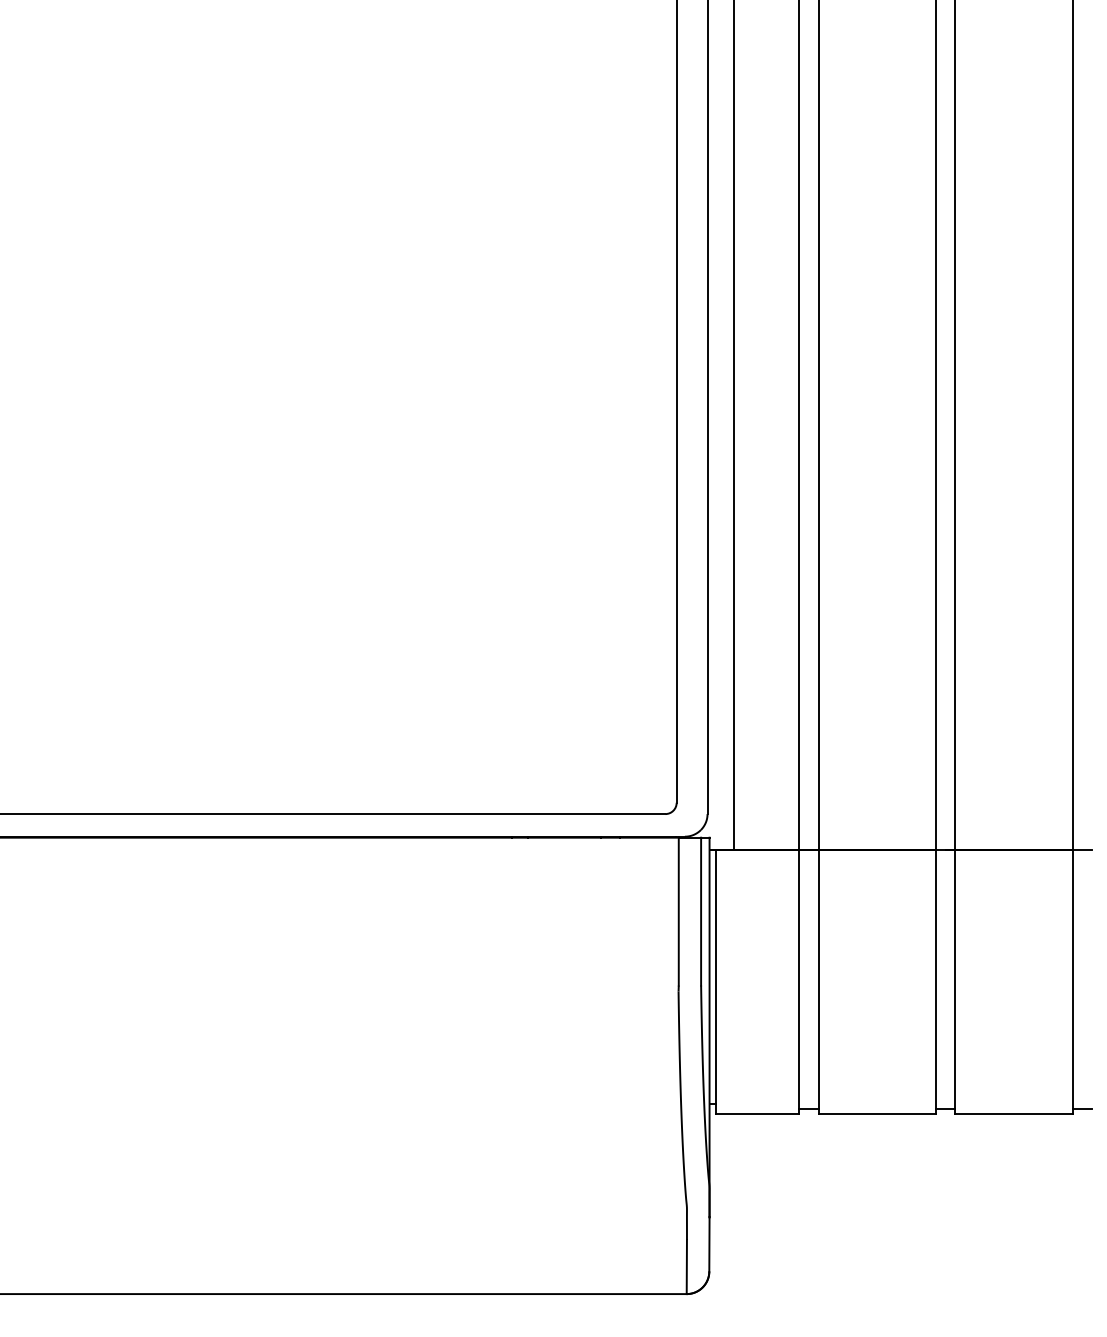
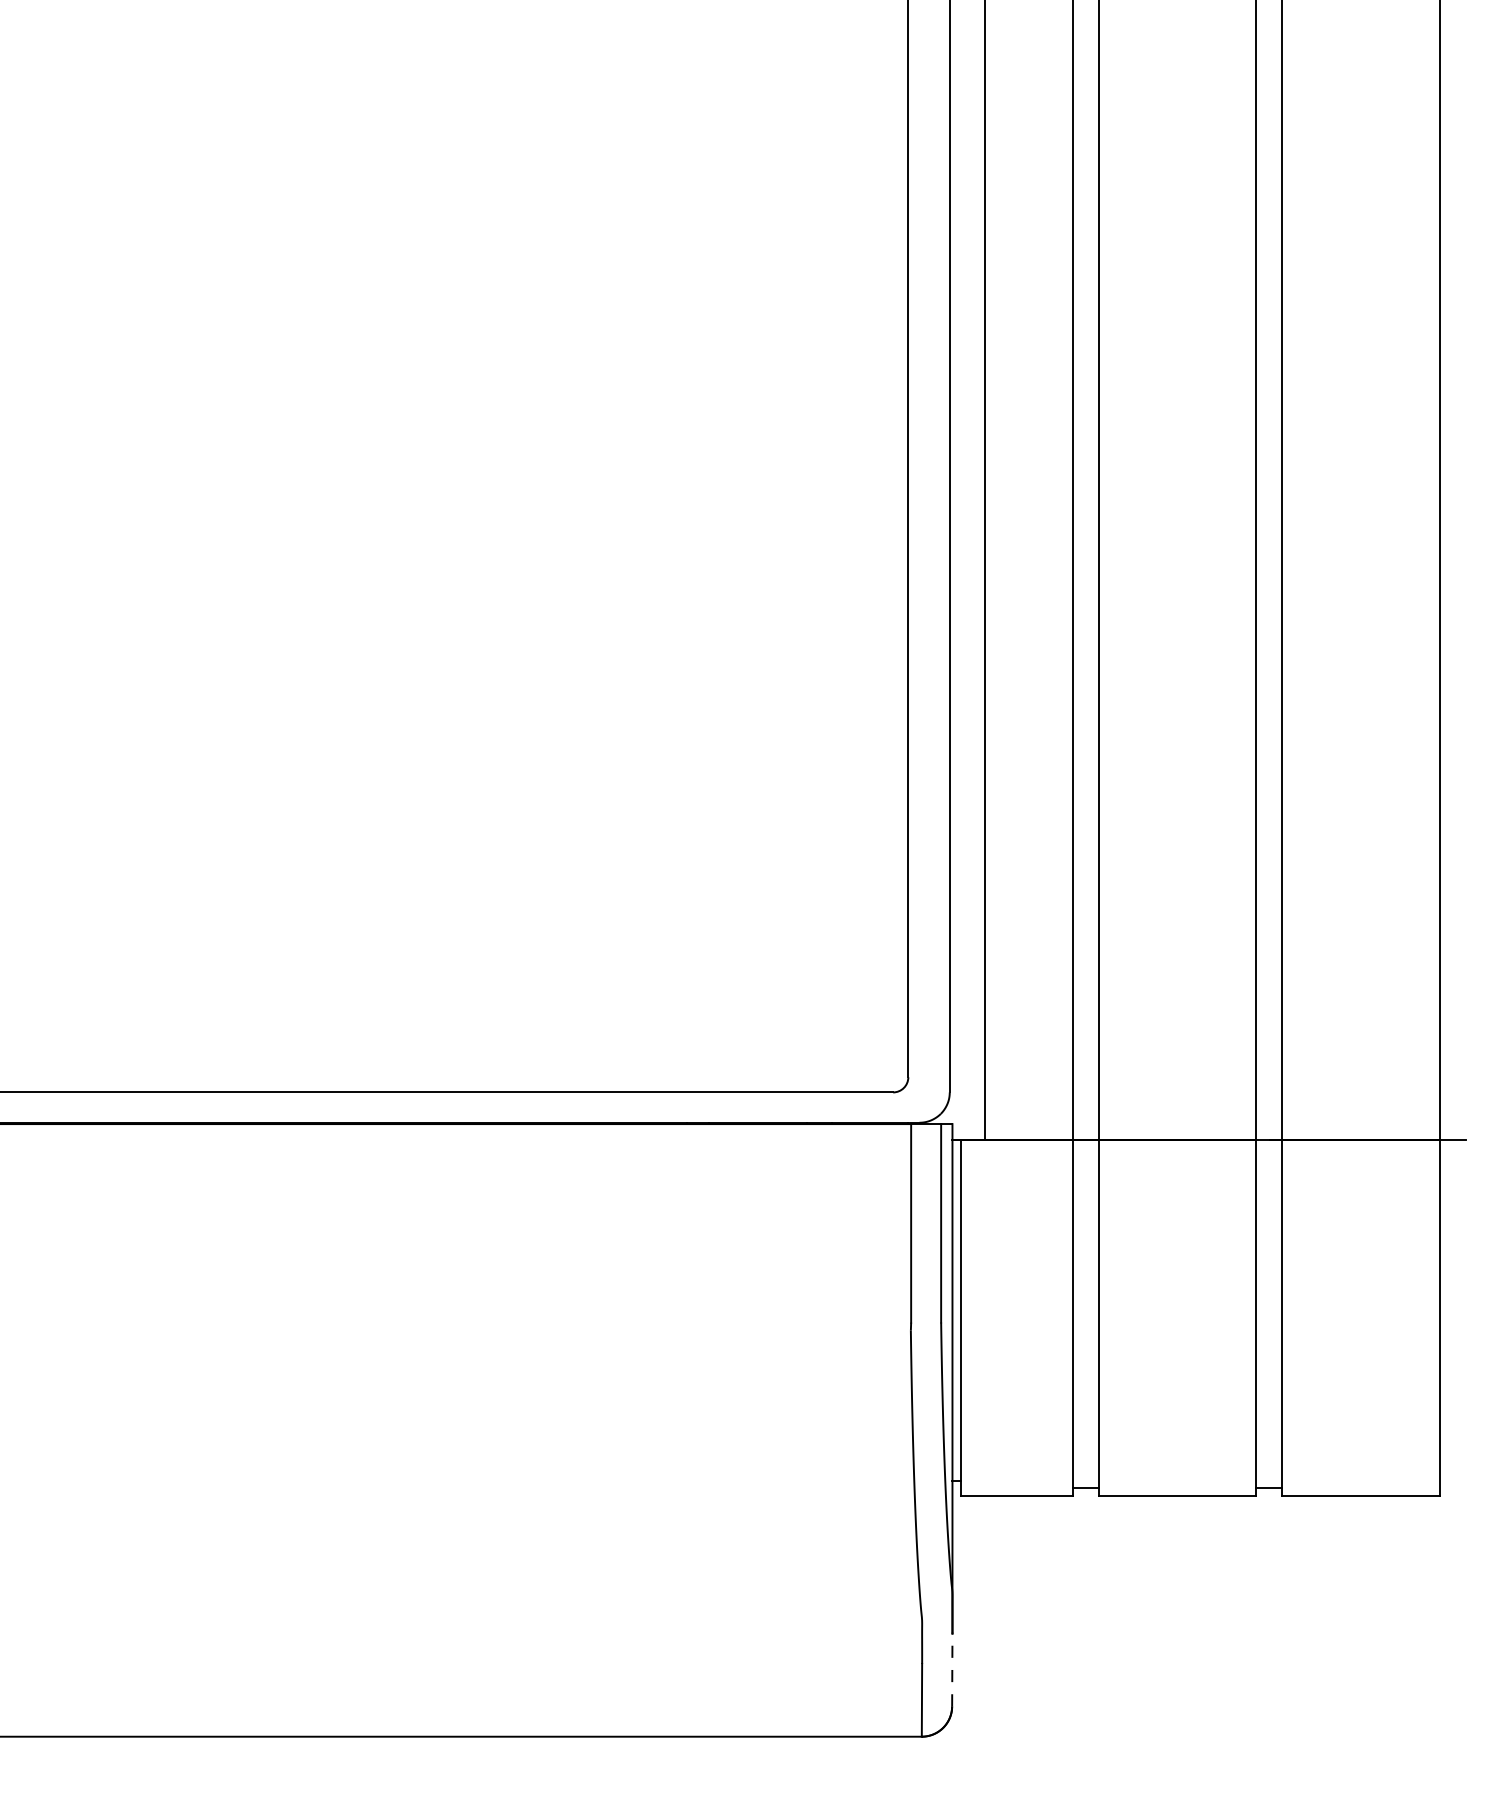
line: (1082, 1109) -> (1452, 1488), removed
line: (709, 1244) -> (952, 1669), solid -> dashed

